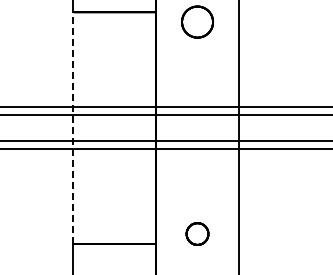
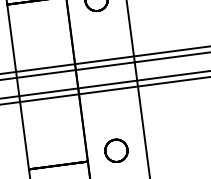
line: (73, 128) -> (18, 87), dashed -> solid
part: (197, 233) -> (116, 150), size x1.43

